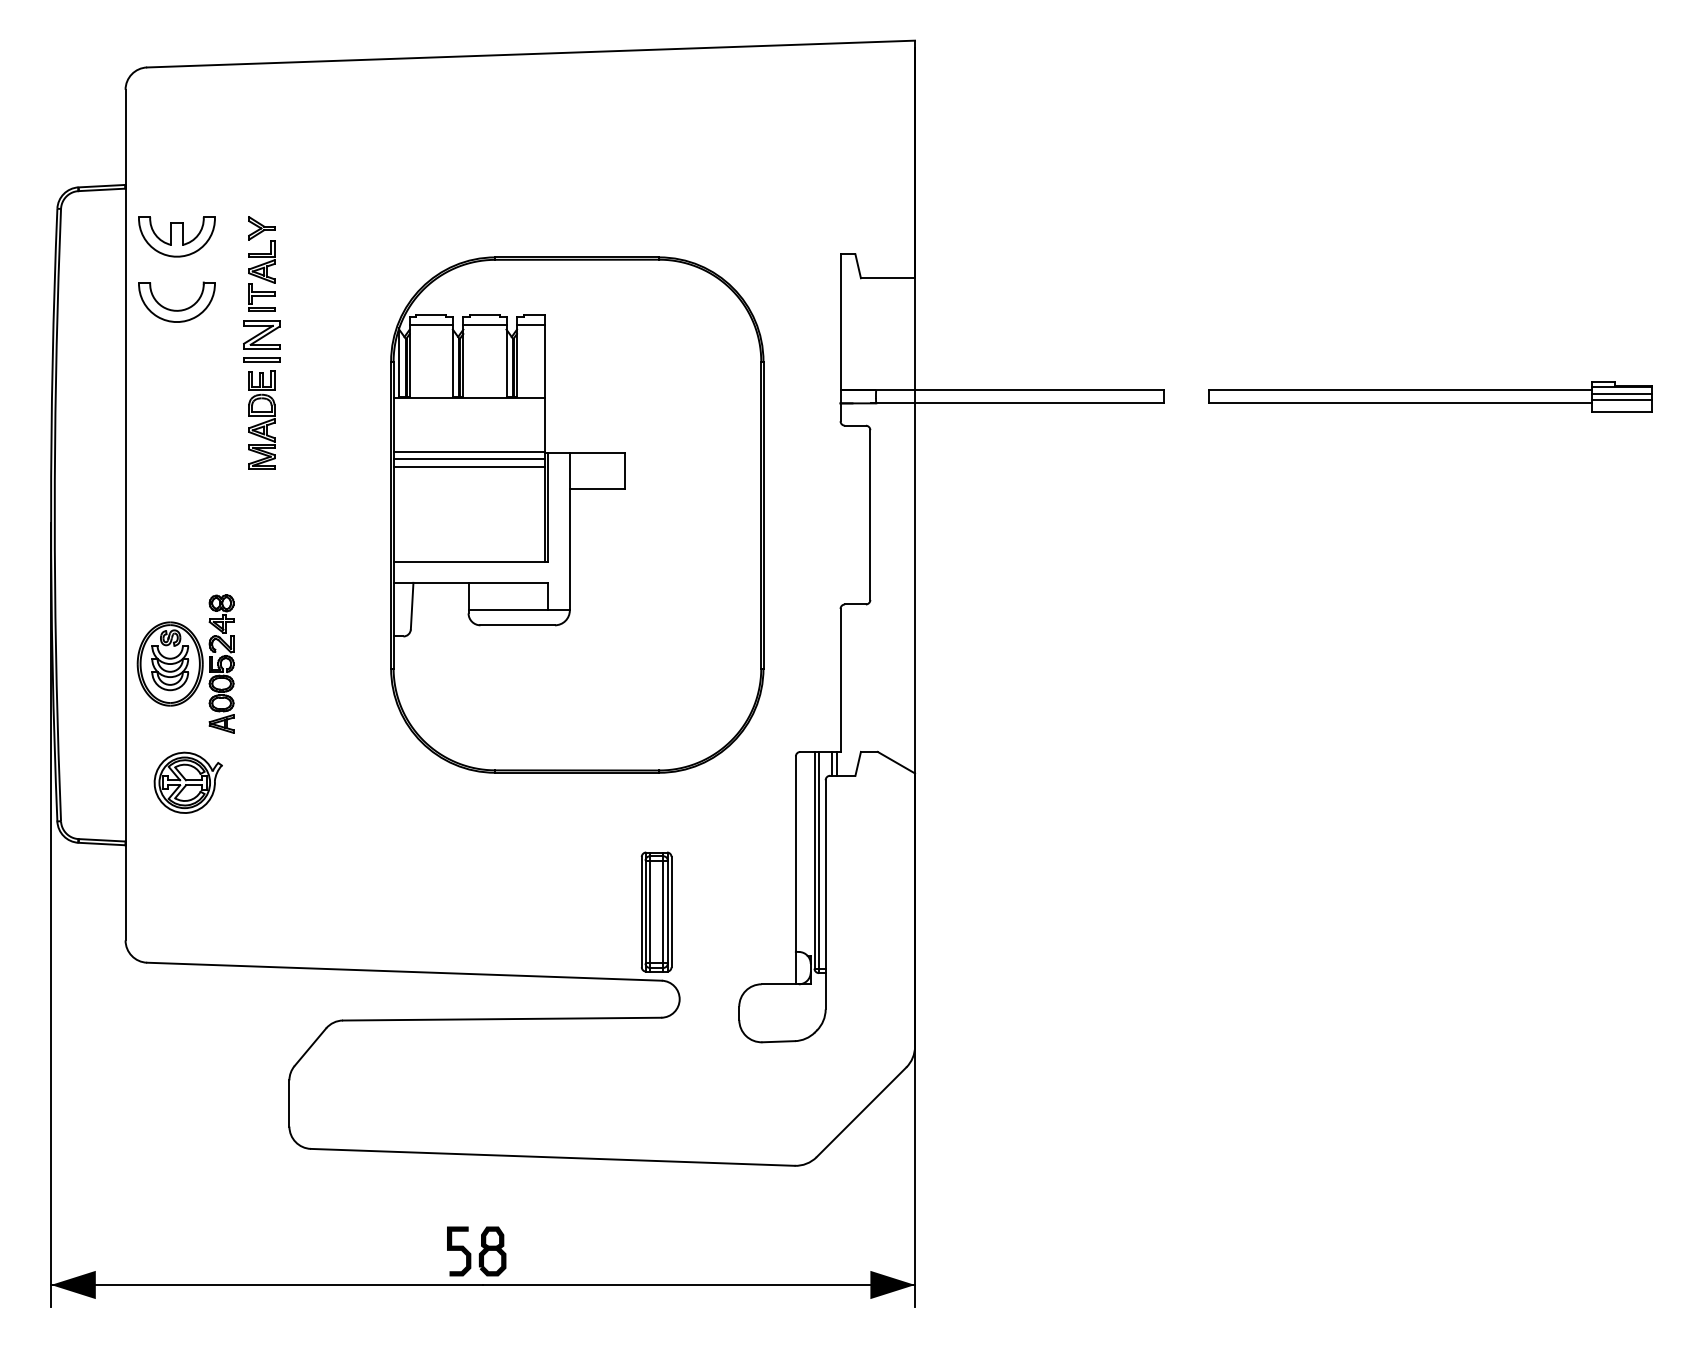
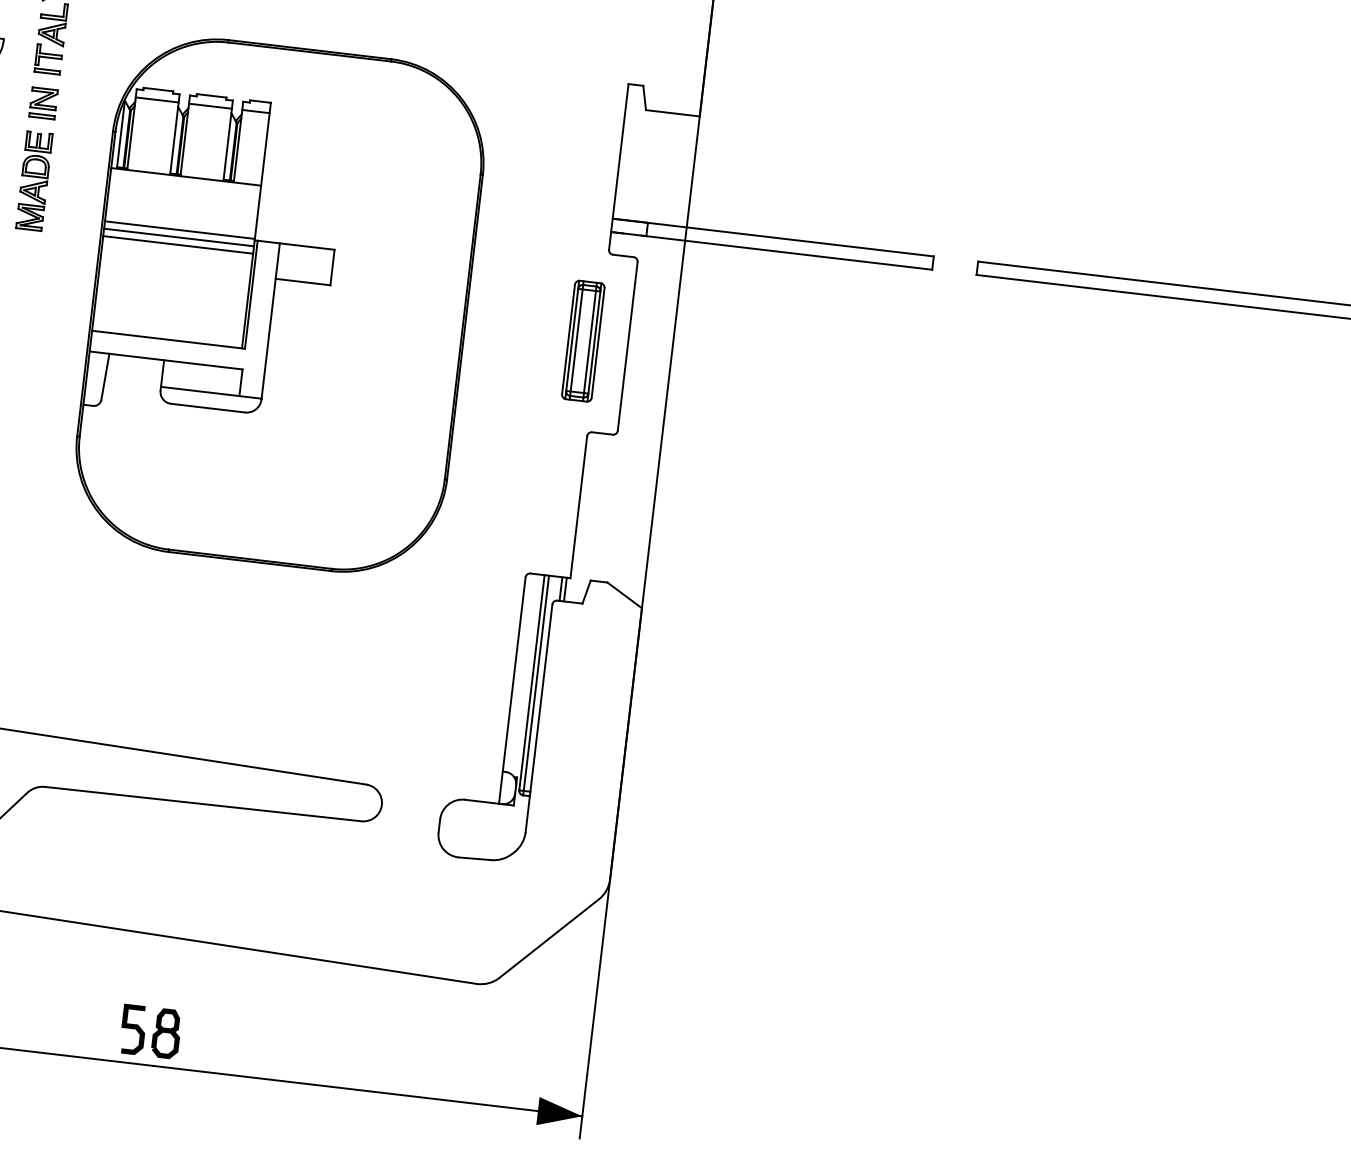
part: (261, 341) -> (43, 103), size x0.71
part: (577, 514) -> (280, 305), moved
part: (656, 911) -> (583, 340), moved

